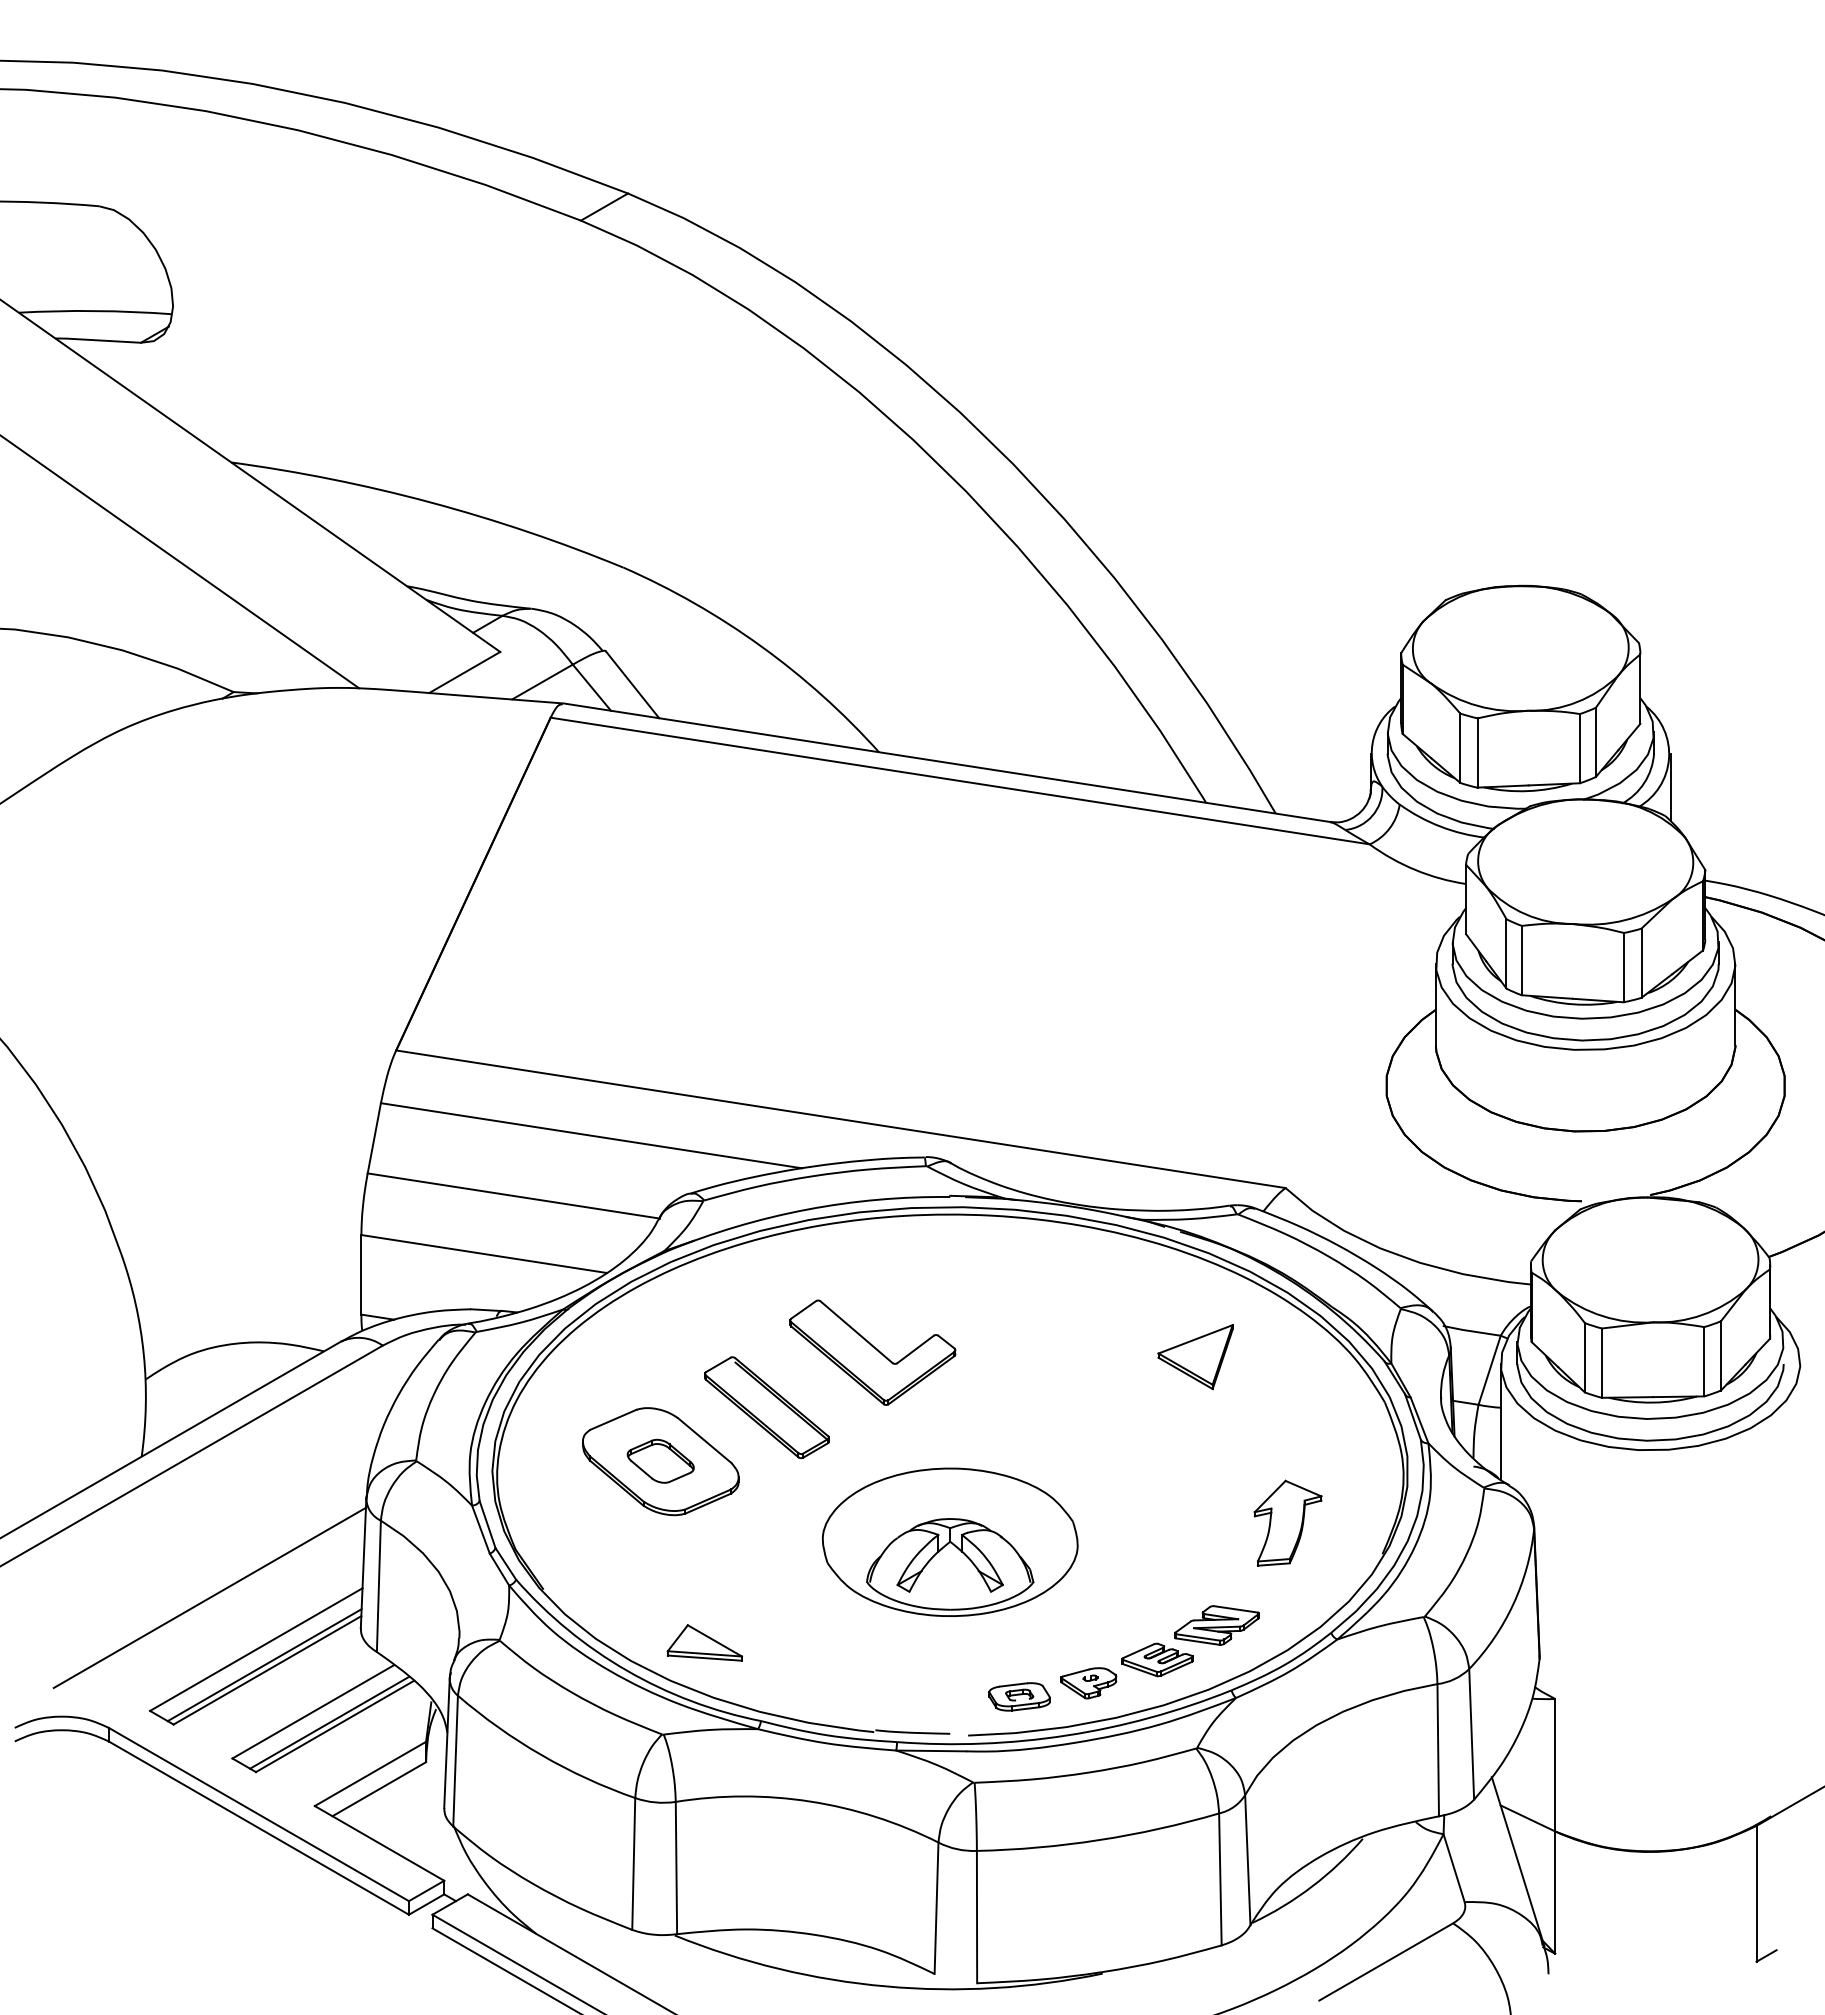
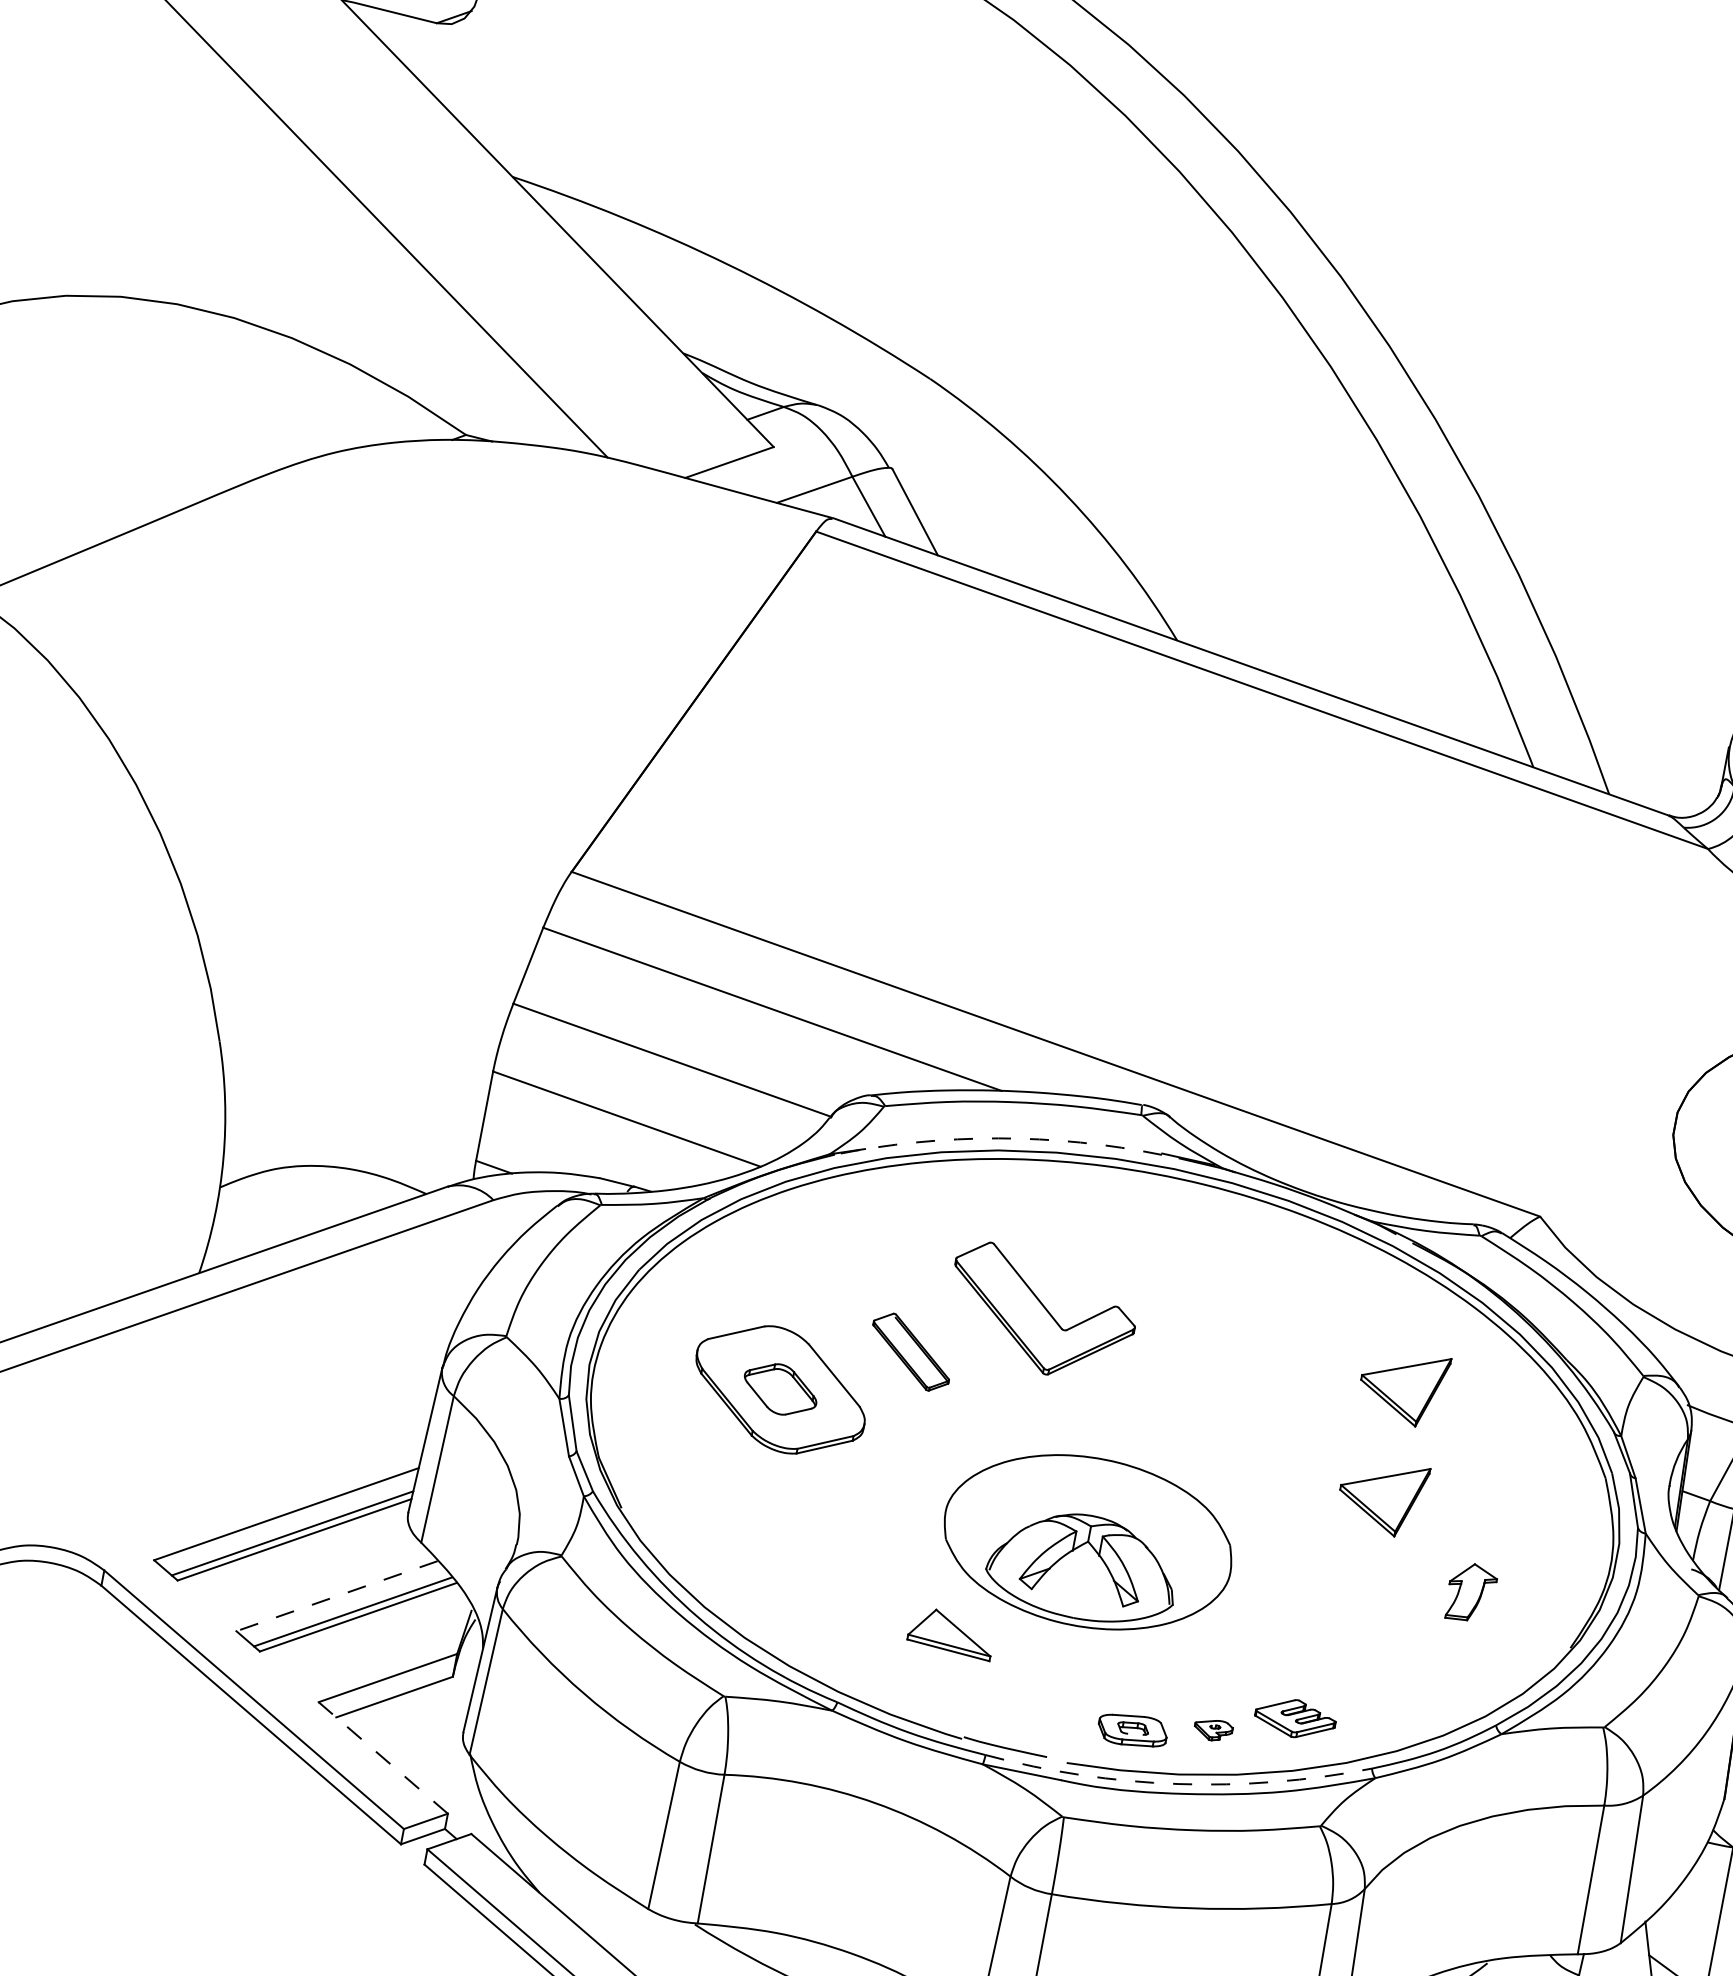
arc: (806, 1209) -> (997, 1138), solid -> dashed
part: (766, 1407) -> (910, 1351), size x0.6
part: (1195, 1454) -> (1381, 1496), added
part: (1287, 1522) -> (1470, 1592), size x0.6
line: (209, 1597) -> (245, 1445), removed
part: (1216, 1625) -> (1368, 1692), removed
part: (704, 1642) -> (951, 1632), moved
part: (1088, 1683) -> (1212, 1730), size x0.6
line: (312, 1712) -> (336, 1596), solid -> dashed
arc: (1067, 1735) -> (1178, 1784), solid -> dashed
line: (379, 1843) -> (383, 1758), solid -> dashed

